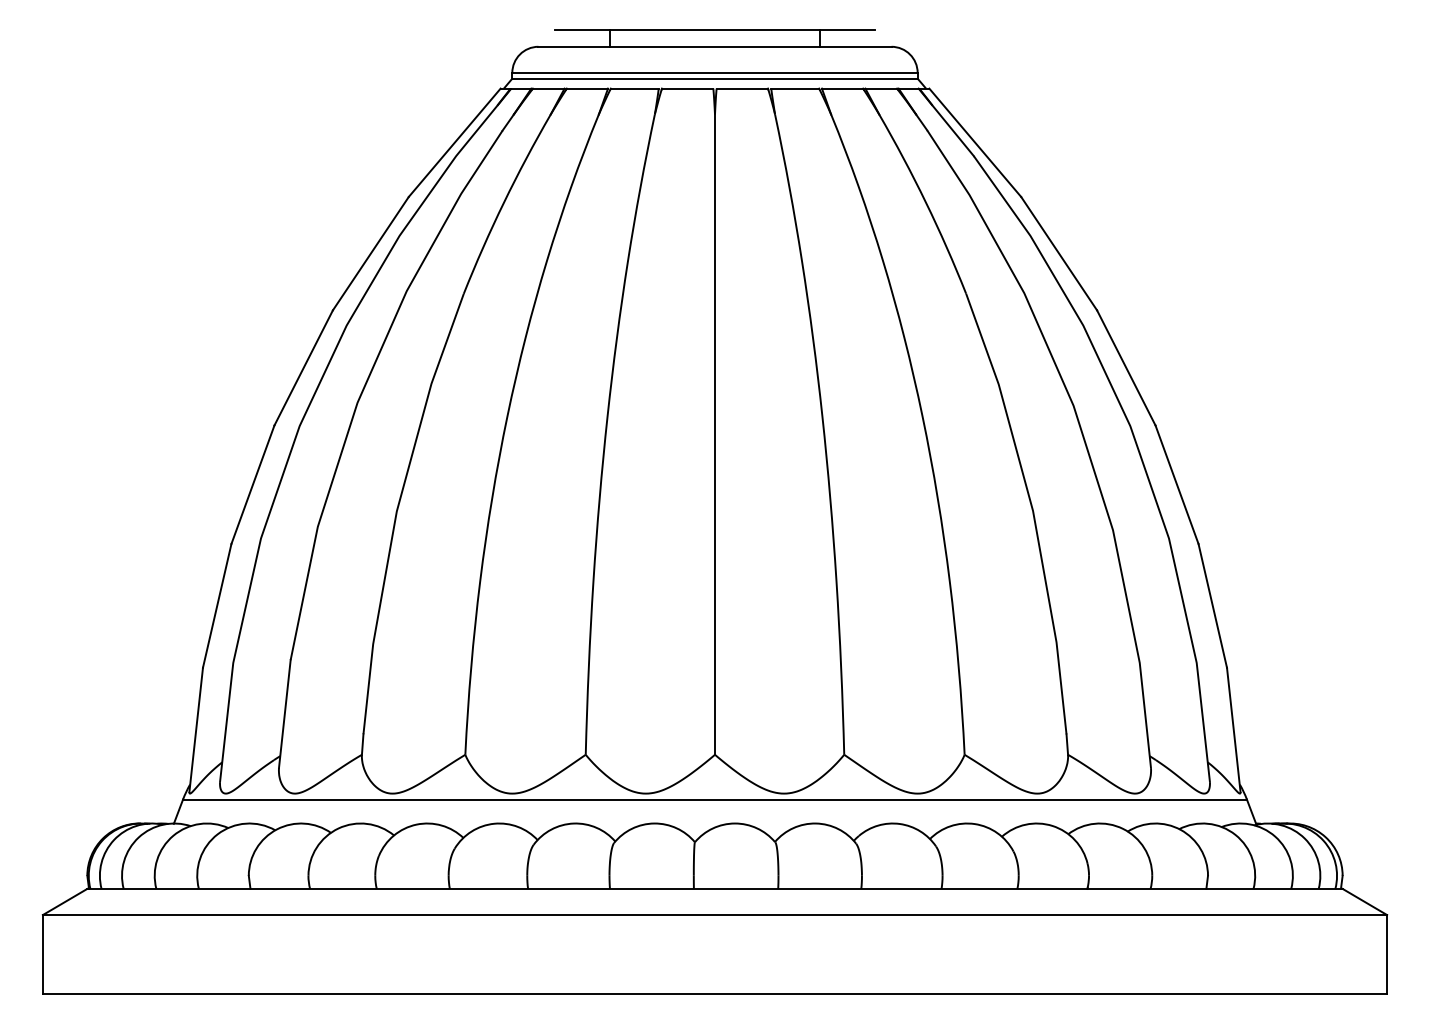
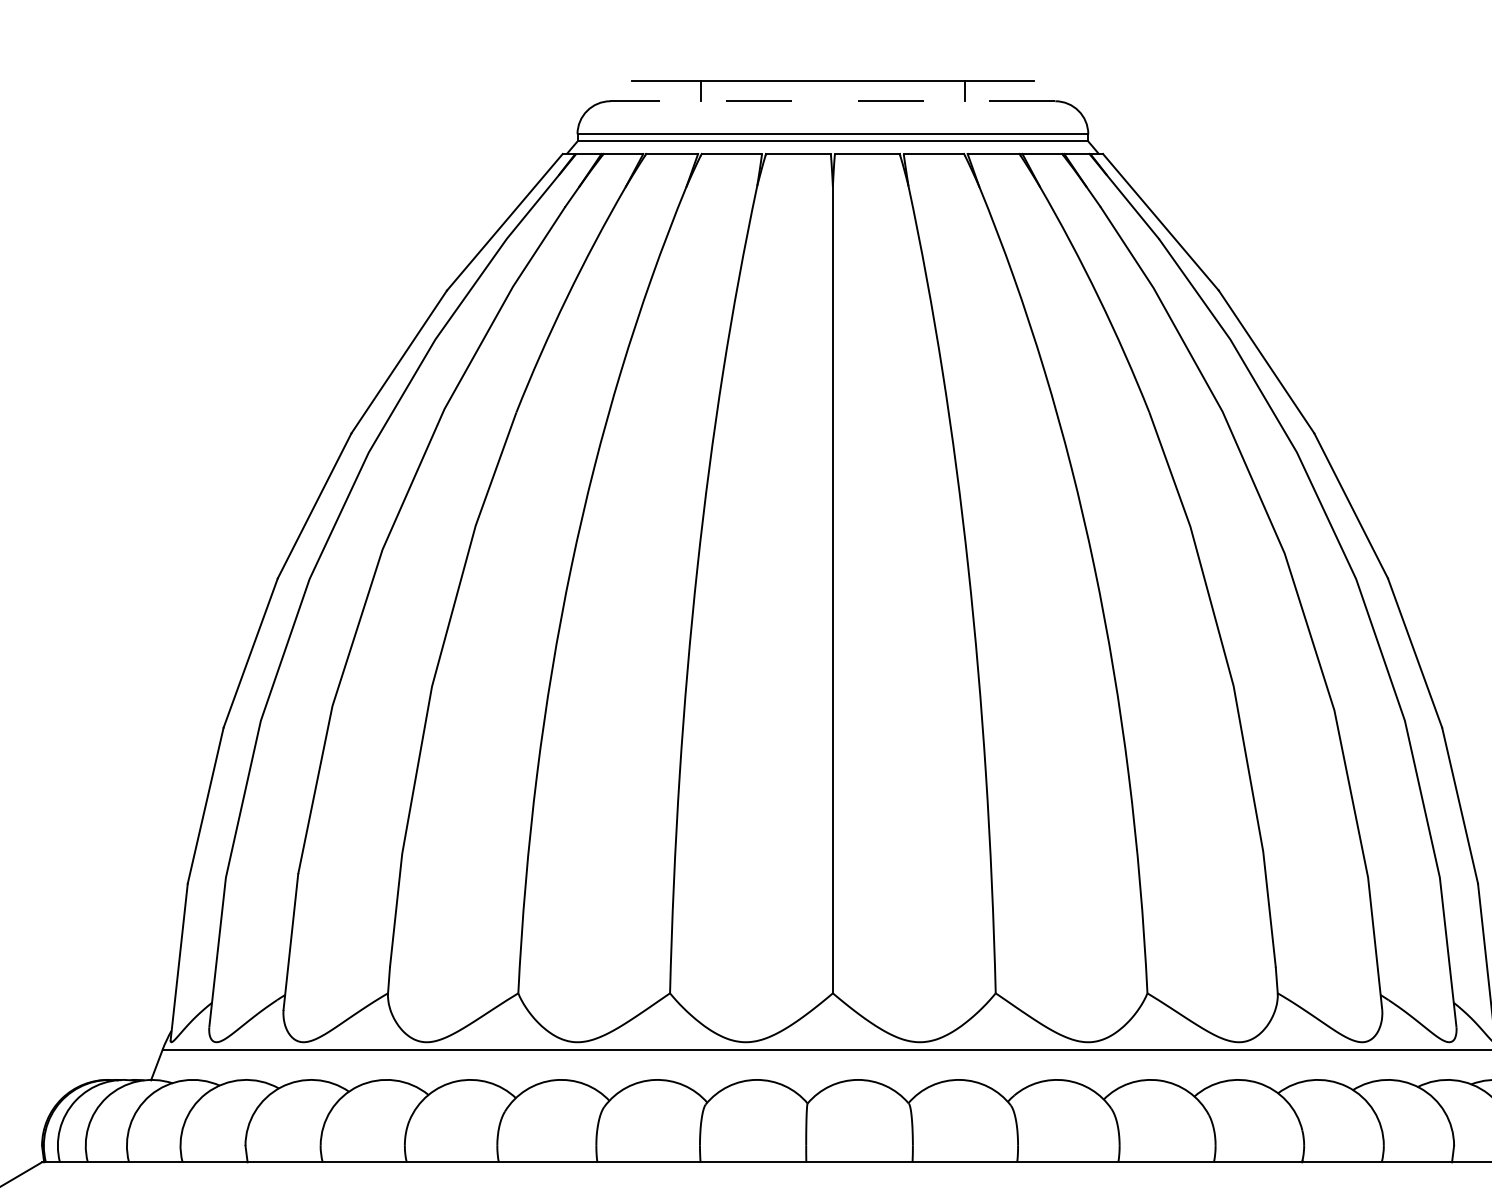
line: (715, 46) -> (833, 100), solid -> dashed

